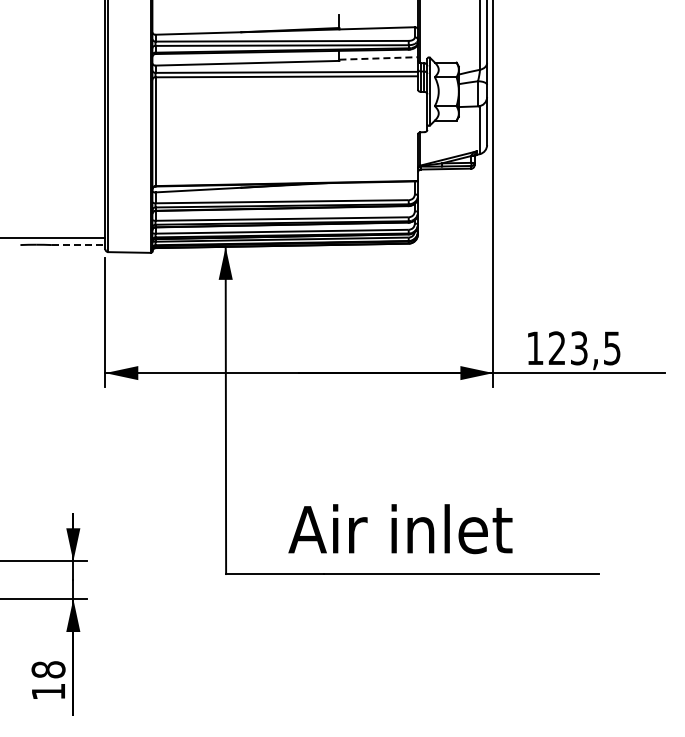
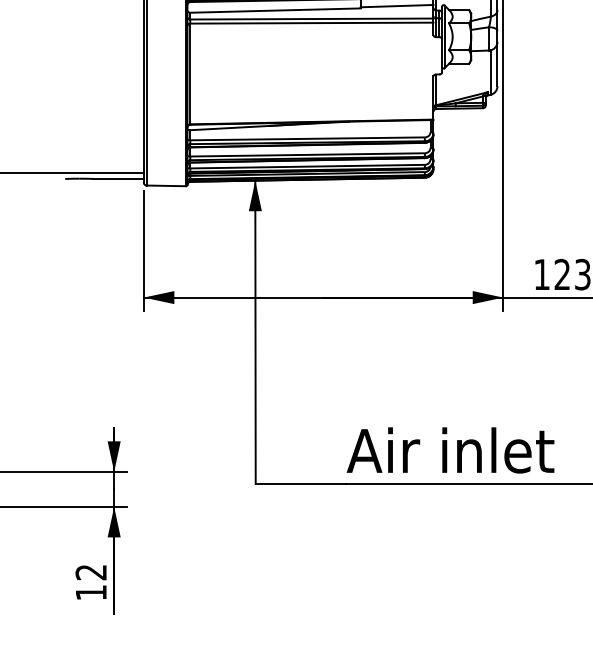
line: (379, 58) -> (397, 6), dashed -> solid
line: (78, 245) -> (118, 179), dashed -> solid
text: (400, 529) -> (450, 450), moved
text: (48, 669) -> (91, 572), 18 -> 12

